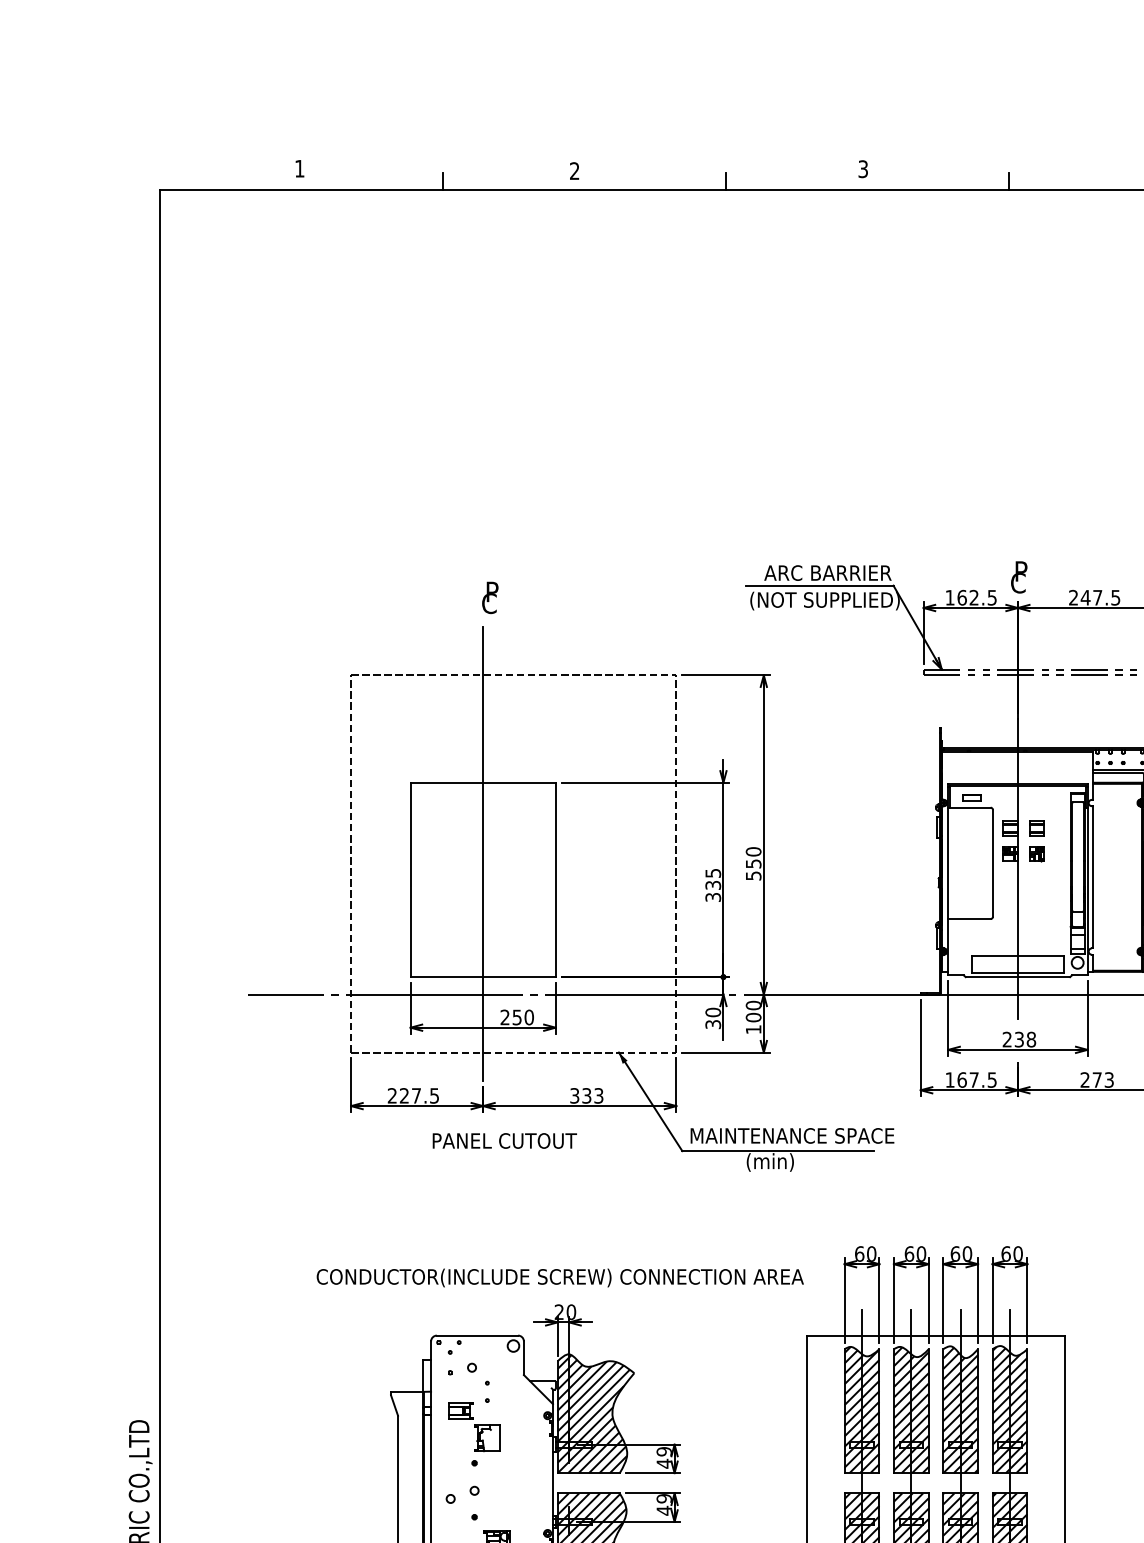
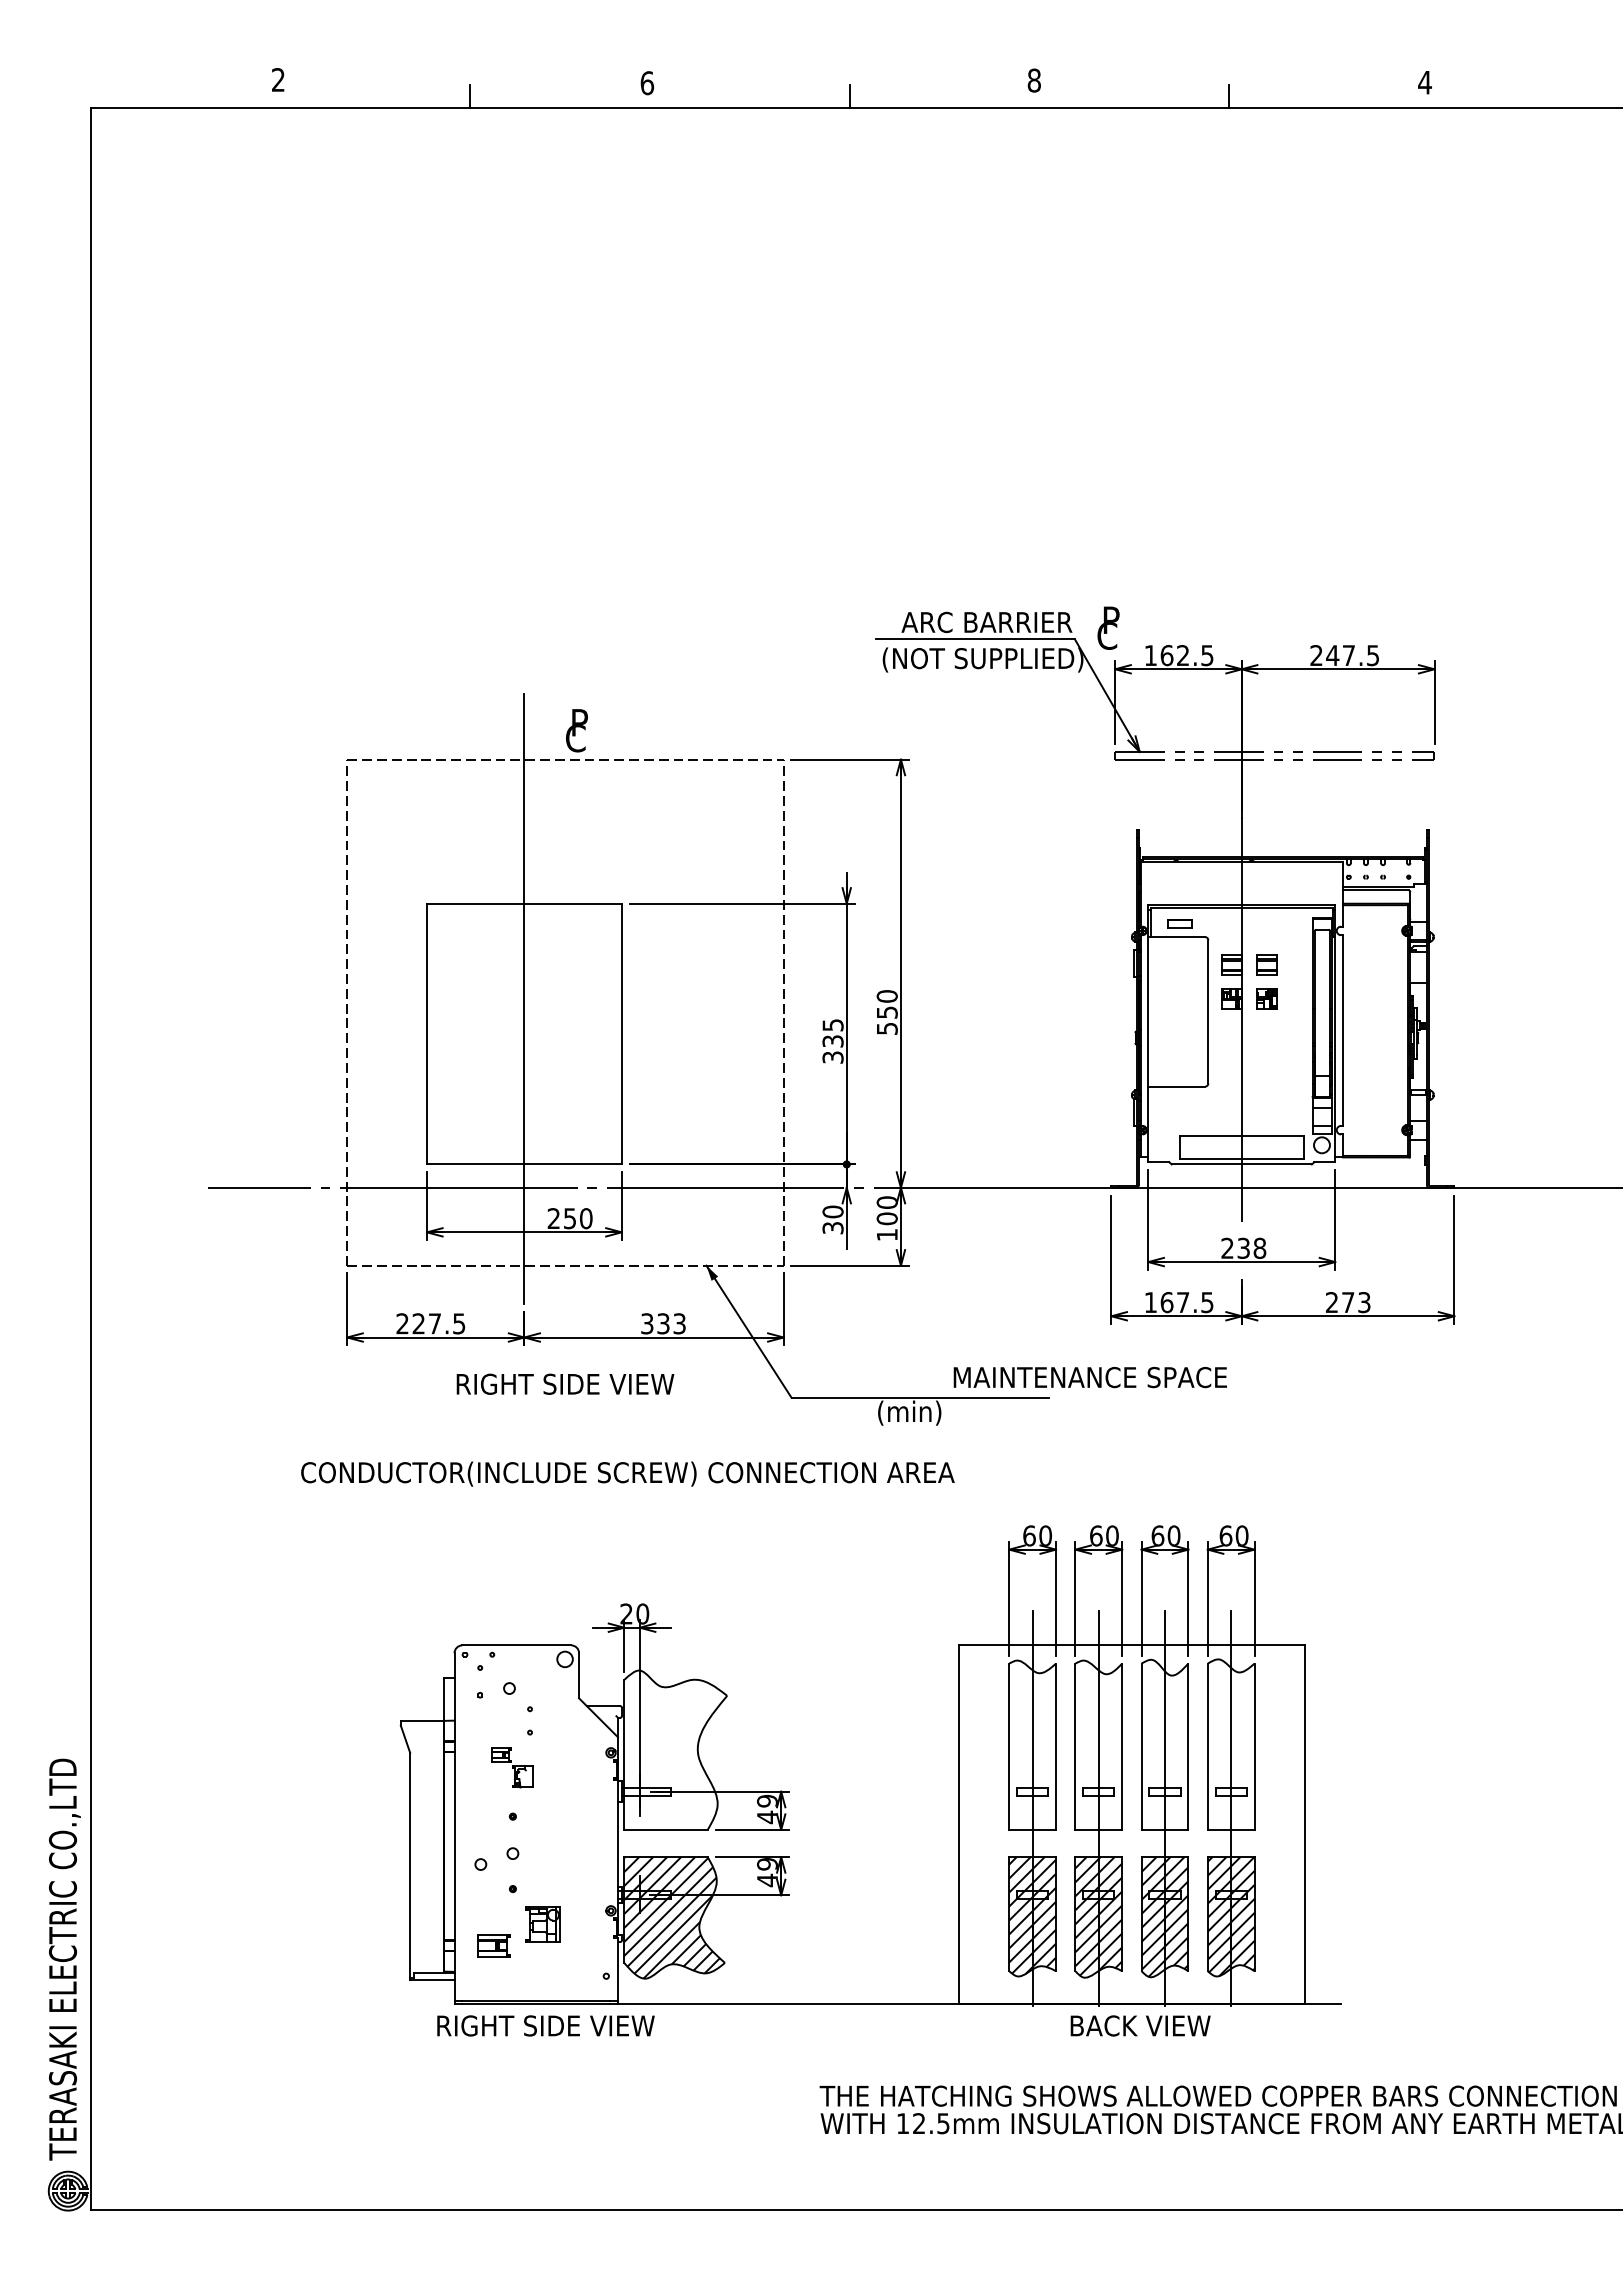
text: (299, 168) -> (278, 79), 1 -> 2
text: (862, 169) -> (1033, 80), 3 -> 8
text: (574, 171) -> (647, 83), 2 -> 6
text: (1019, 576) -> (1108, 627), moved
text: (489, 597) -> (576, 730), moved
text: (791, 1135) -> (1089, 1377), moved
text: (514, 1140) -> (566, 1383), PANEL CUTOUT -> RIGHT SIDE VIEW
text: (560, 1277) -> (627, 1473), moved
hatch: (861, 1409) -> (1032, 1744), removed
hatch: (1009, 1409) -> (1230, 1744), removed
hatch: (911, 1410) -> (1098, 1745), removed
hatch: (960, 1410) -> (1164, 1745), removed
hatch: (593, 1413) -> (672, 1750), removed
part: (474, 1426) -> (512, 1767), size x0.6

